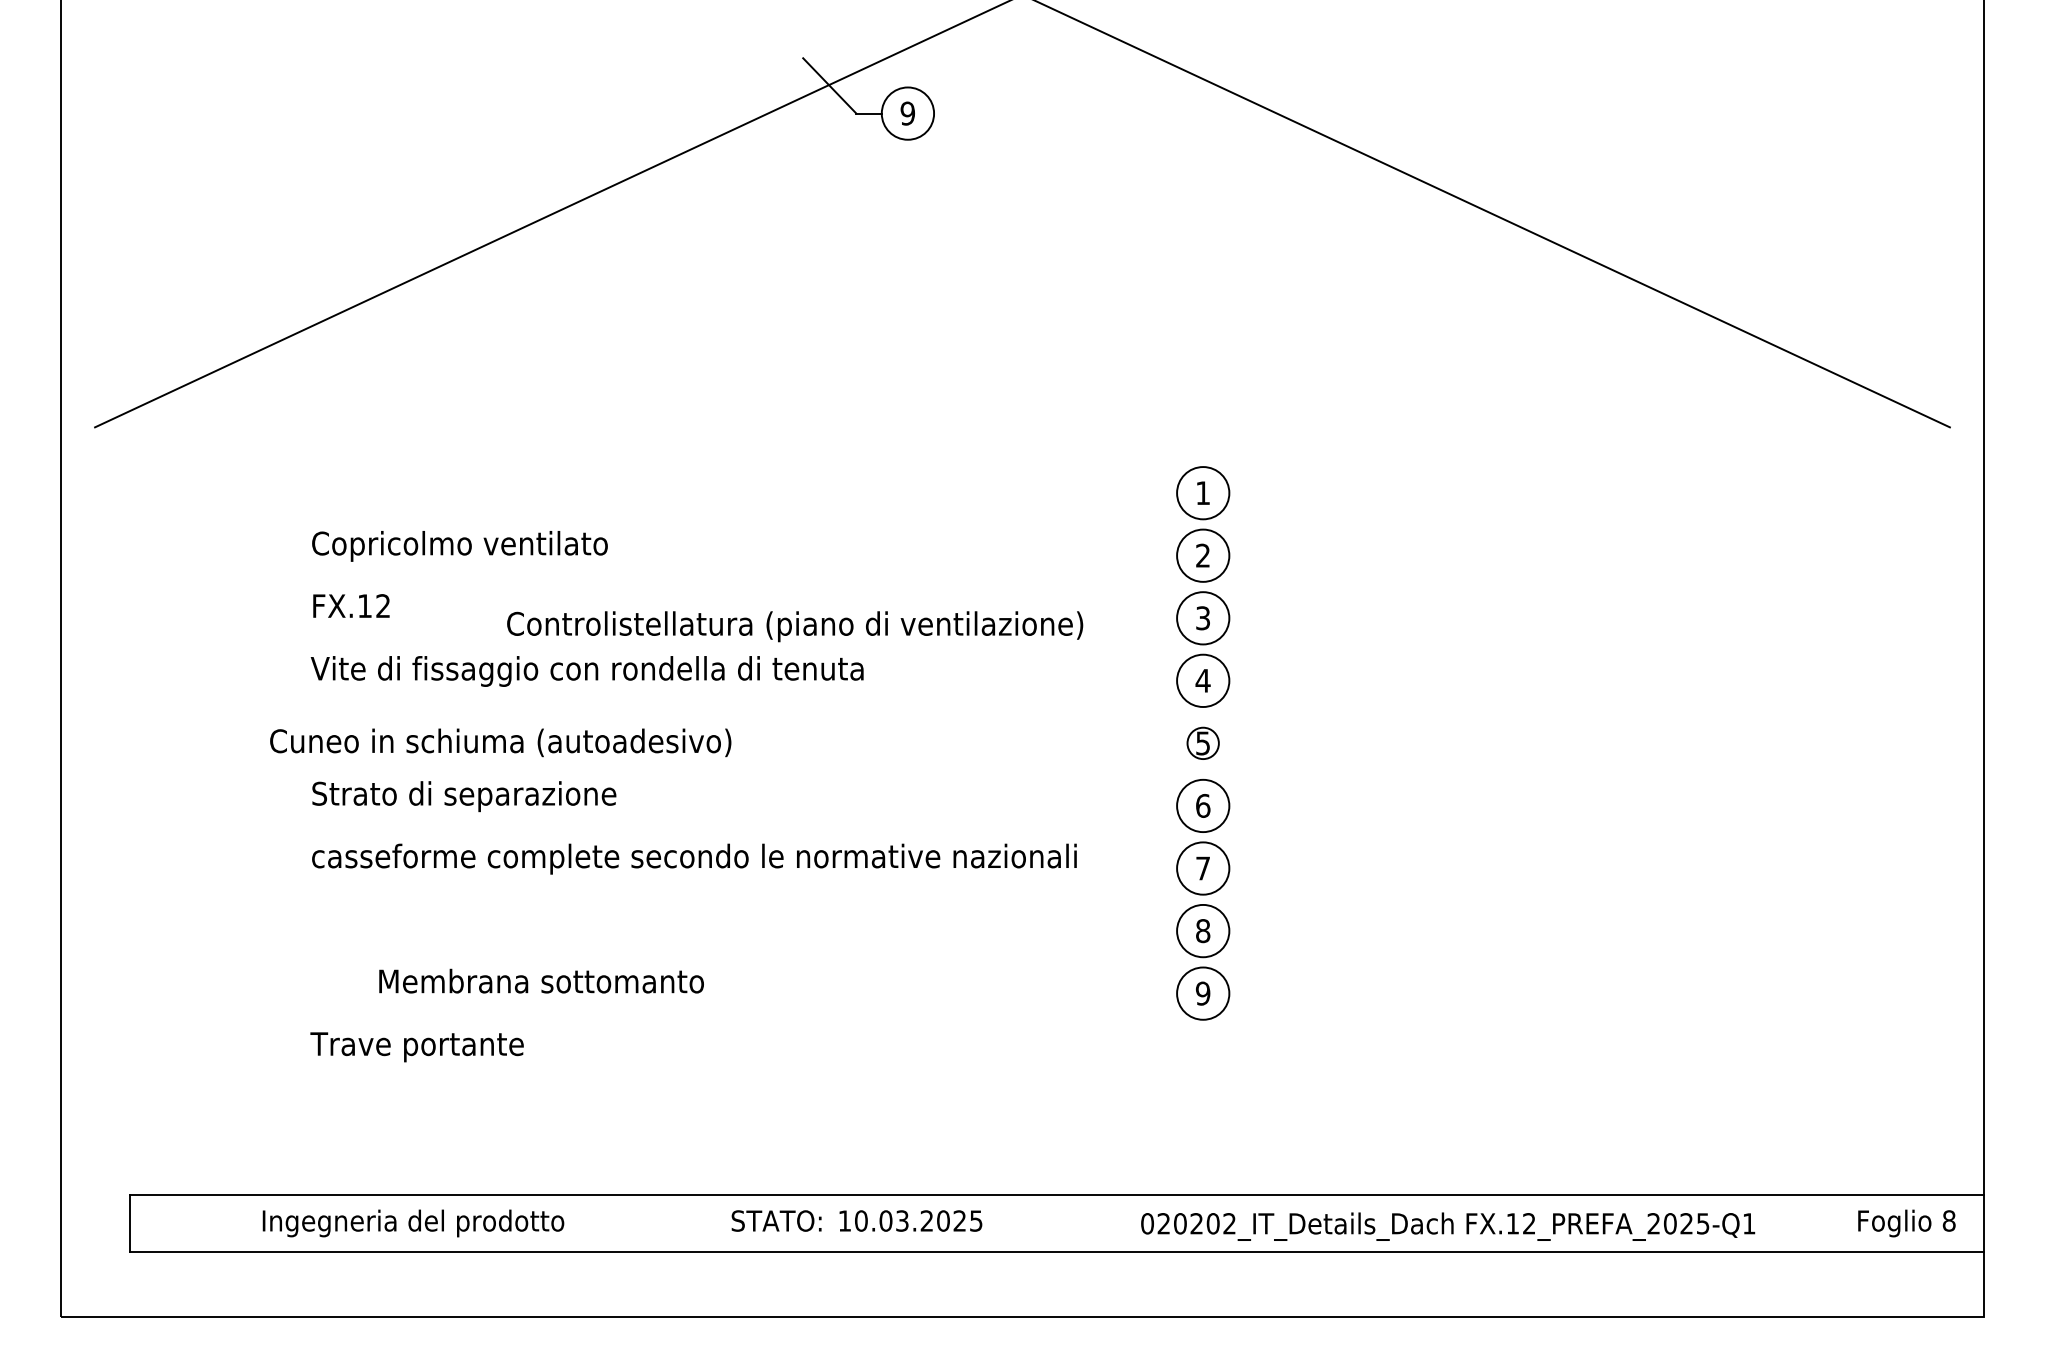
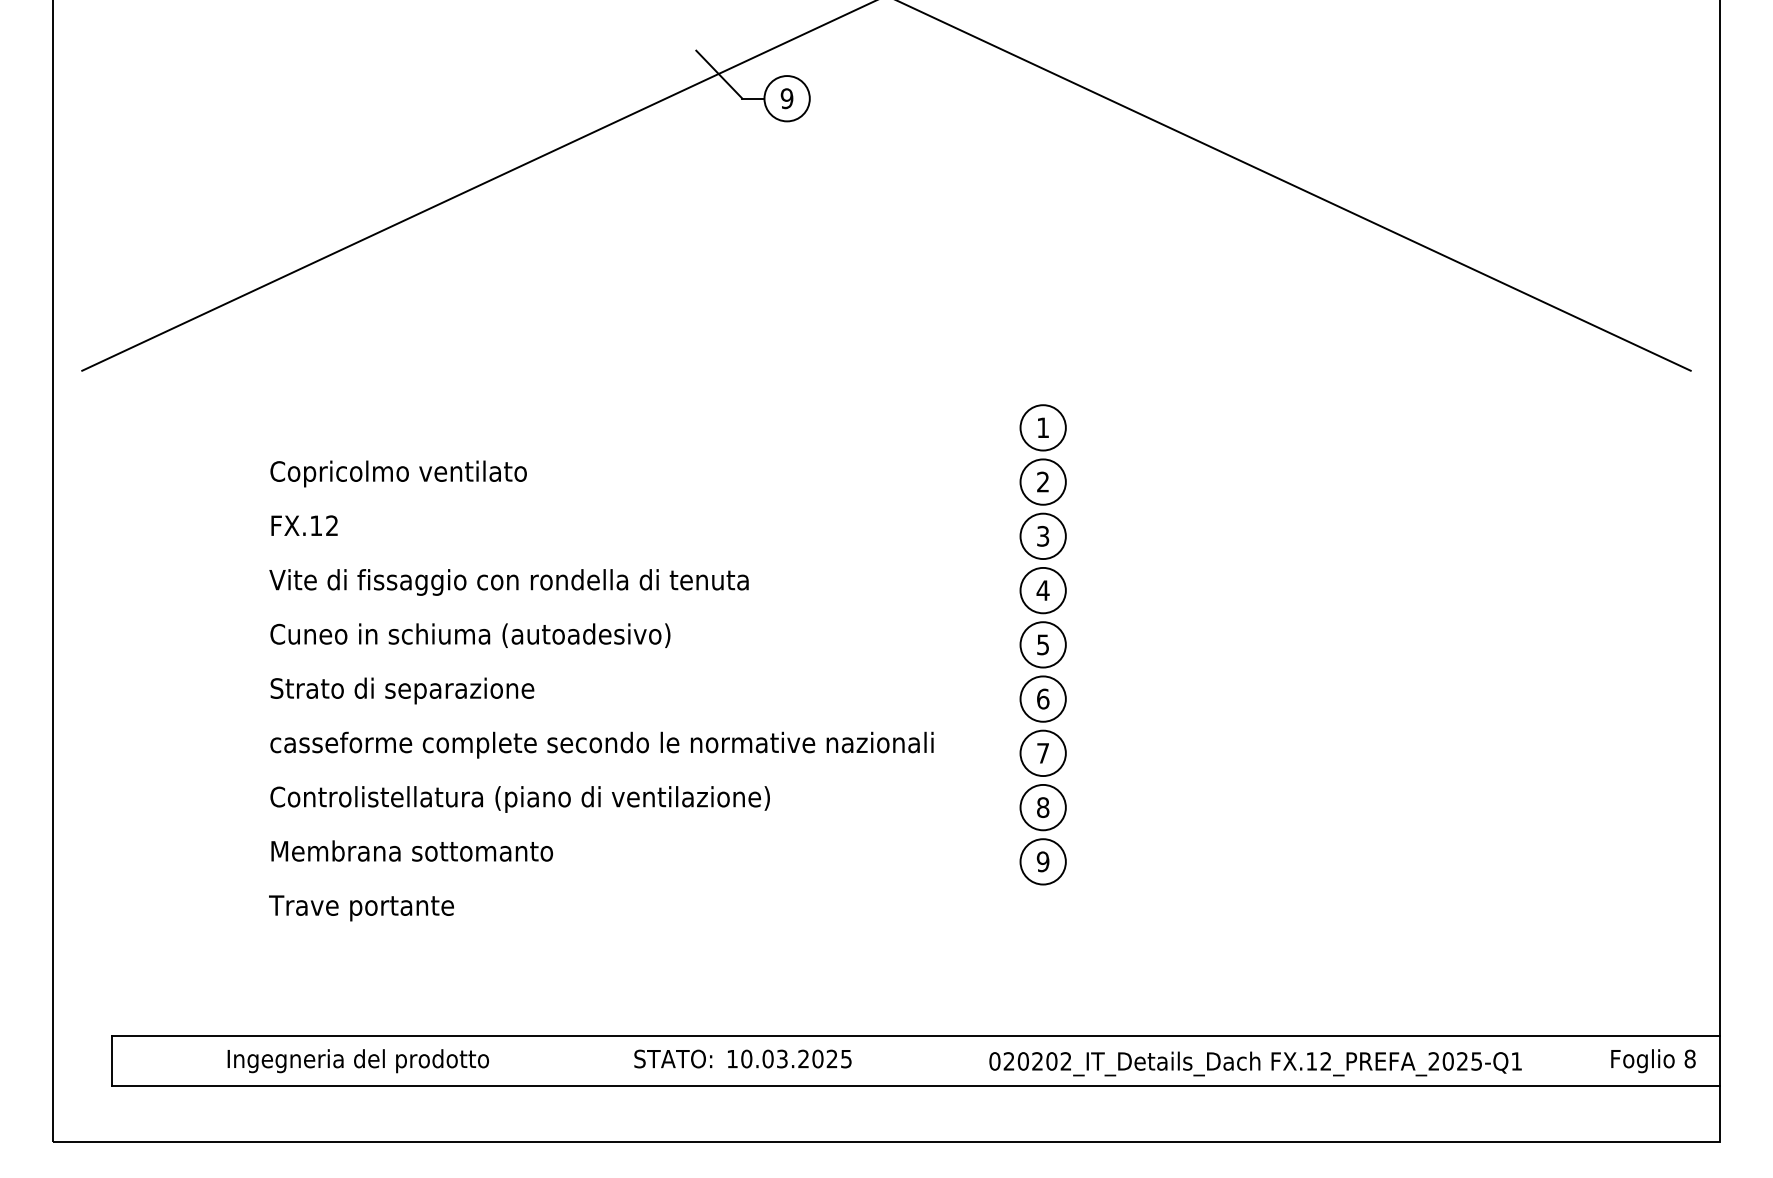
text: (795, 626) -> (520, 799), moved
text: (500, 742) -> (470, 635), moved
circle: (1203, 743) -> (1043, 644), size x1.67
text: (541, 980) -> (412, 850), moved

